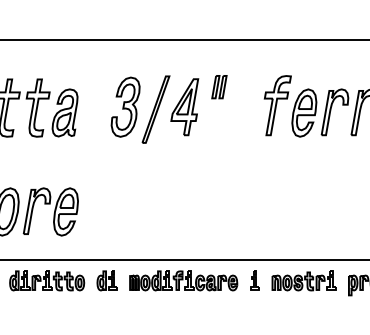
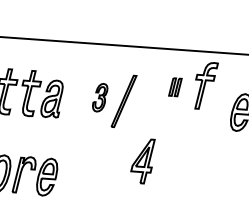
part: (277, 105) -> (205, 85), moved
part: (125, 106) -> (100, 97), size x0.6
part: (184, 107) -> (142, 161), moved

